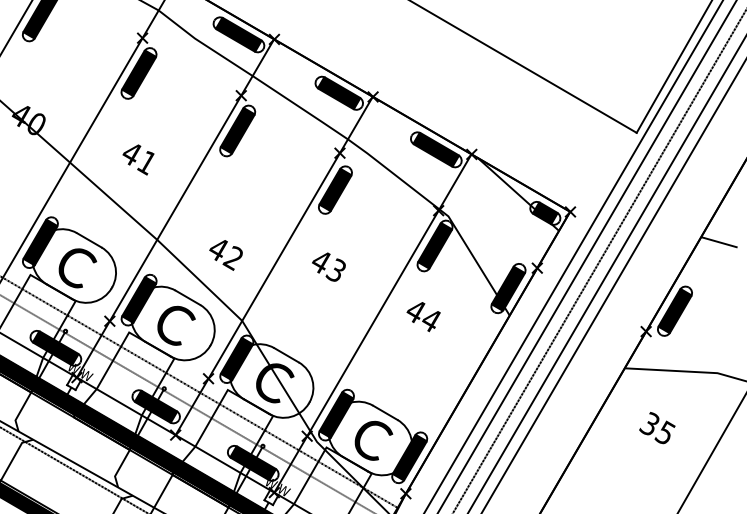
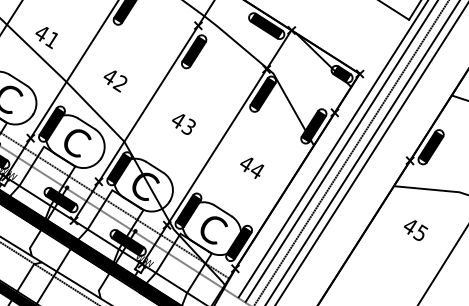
text: (138, 159) -> (46, 37), moved
text: (225, 255) -> (114, 81), moved
text: (328, 266) -> (183, 123), moved
text: (423, 317) -> (251, 168), moved
text: (649, 423) -> (409, 225), 35 -> 45

